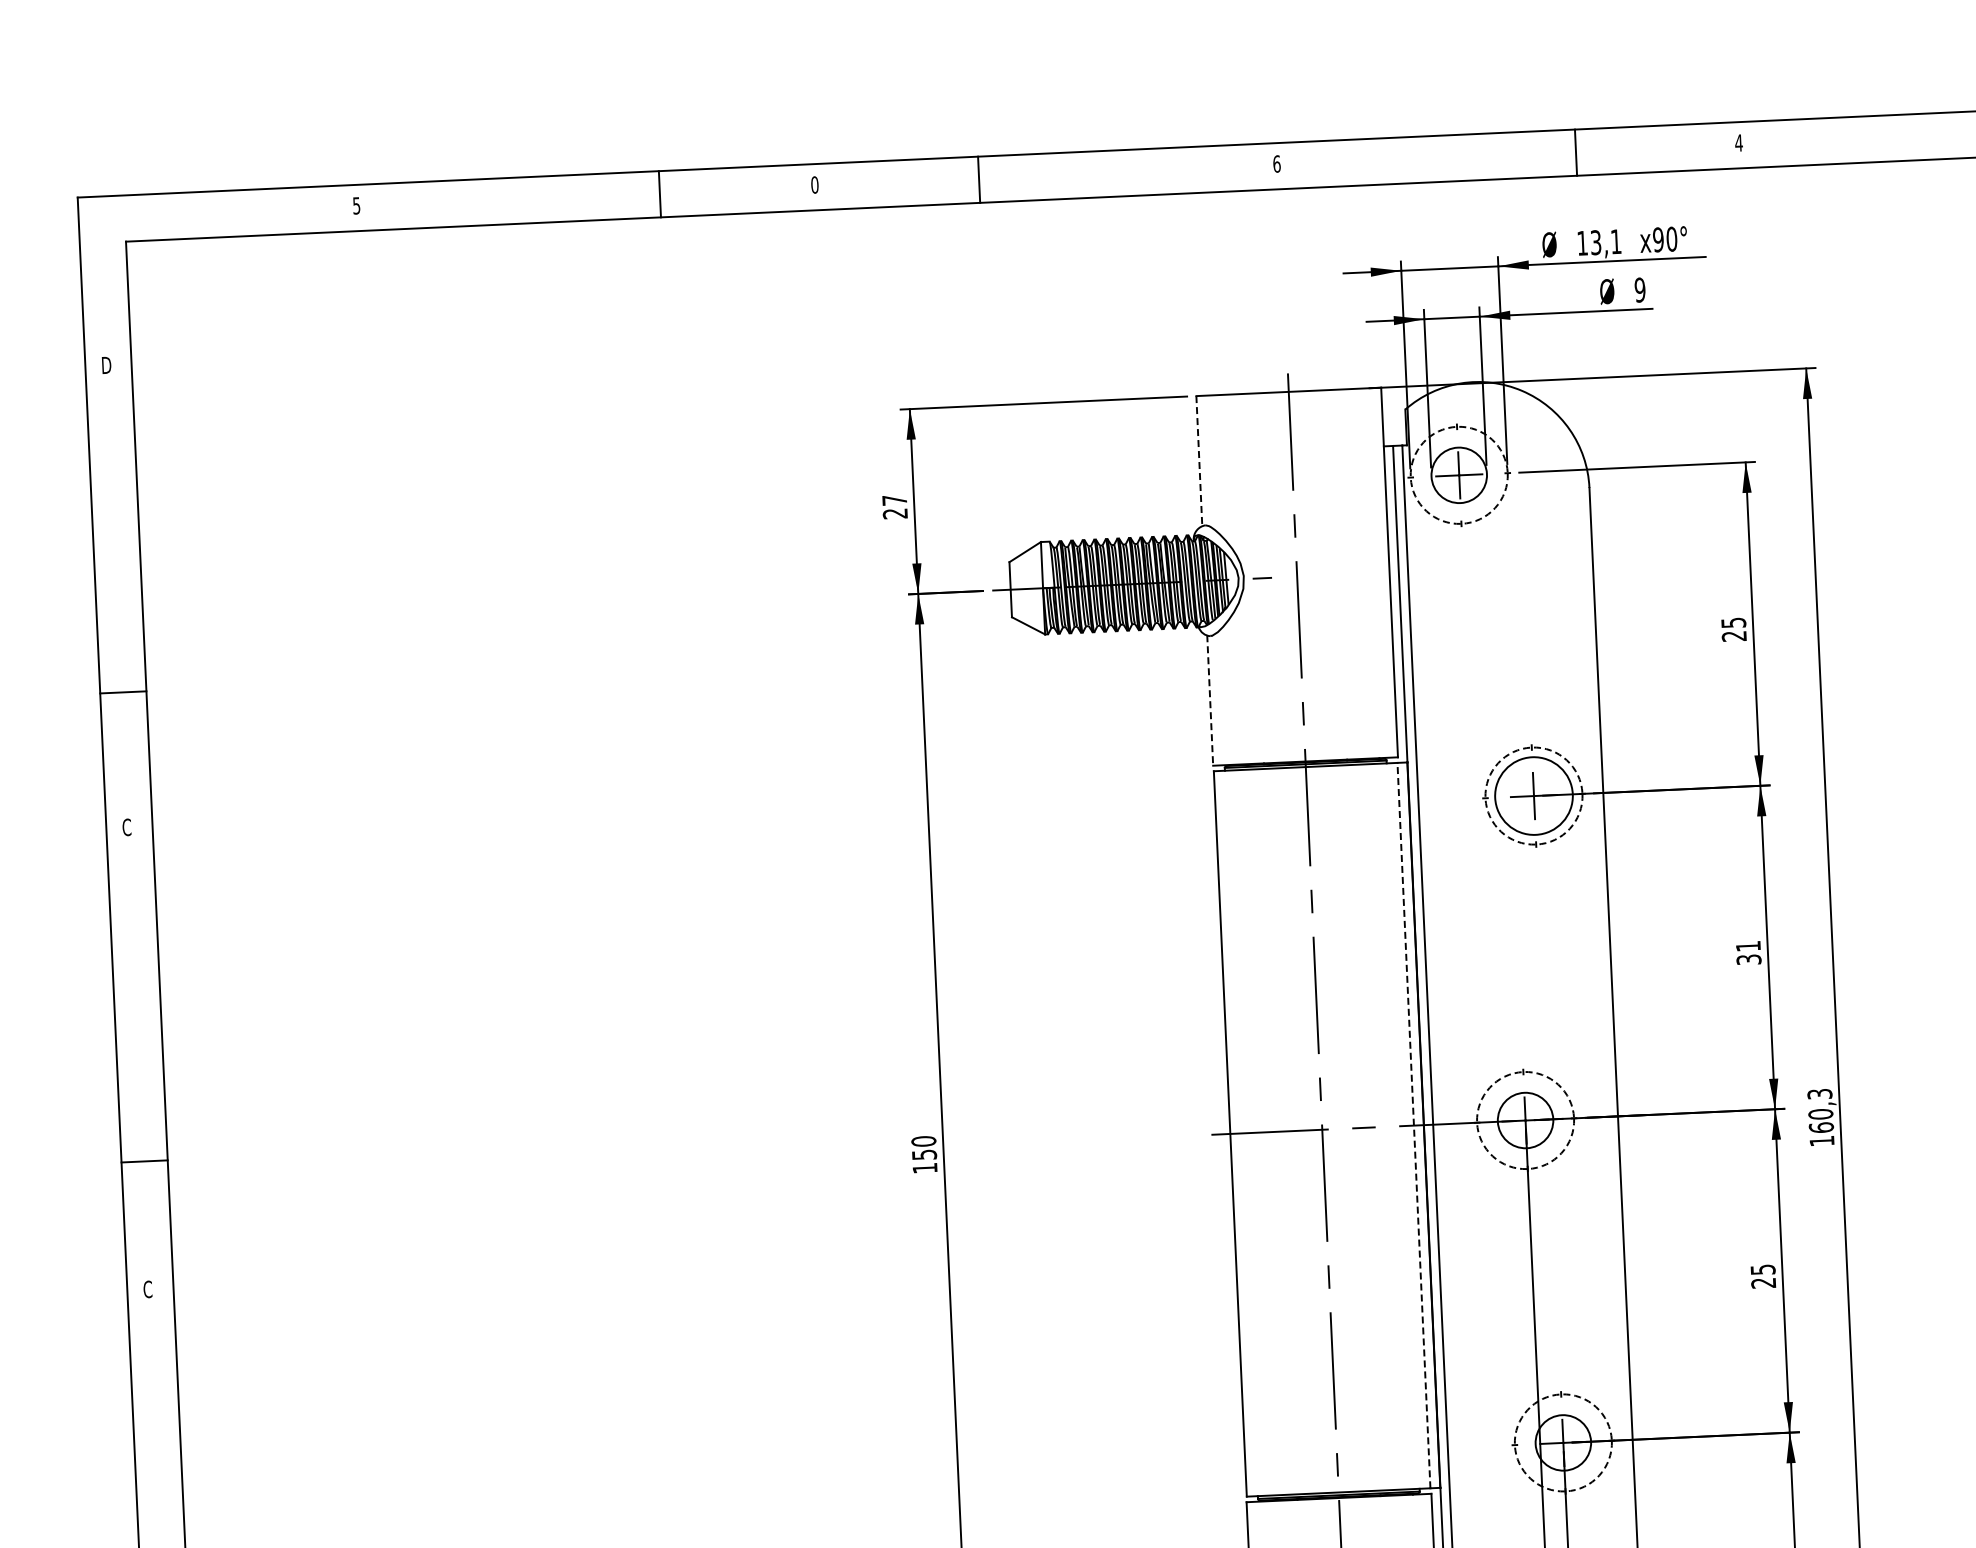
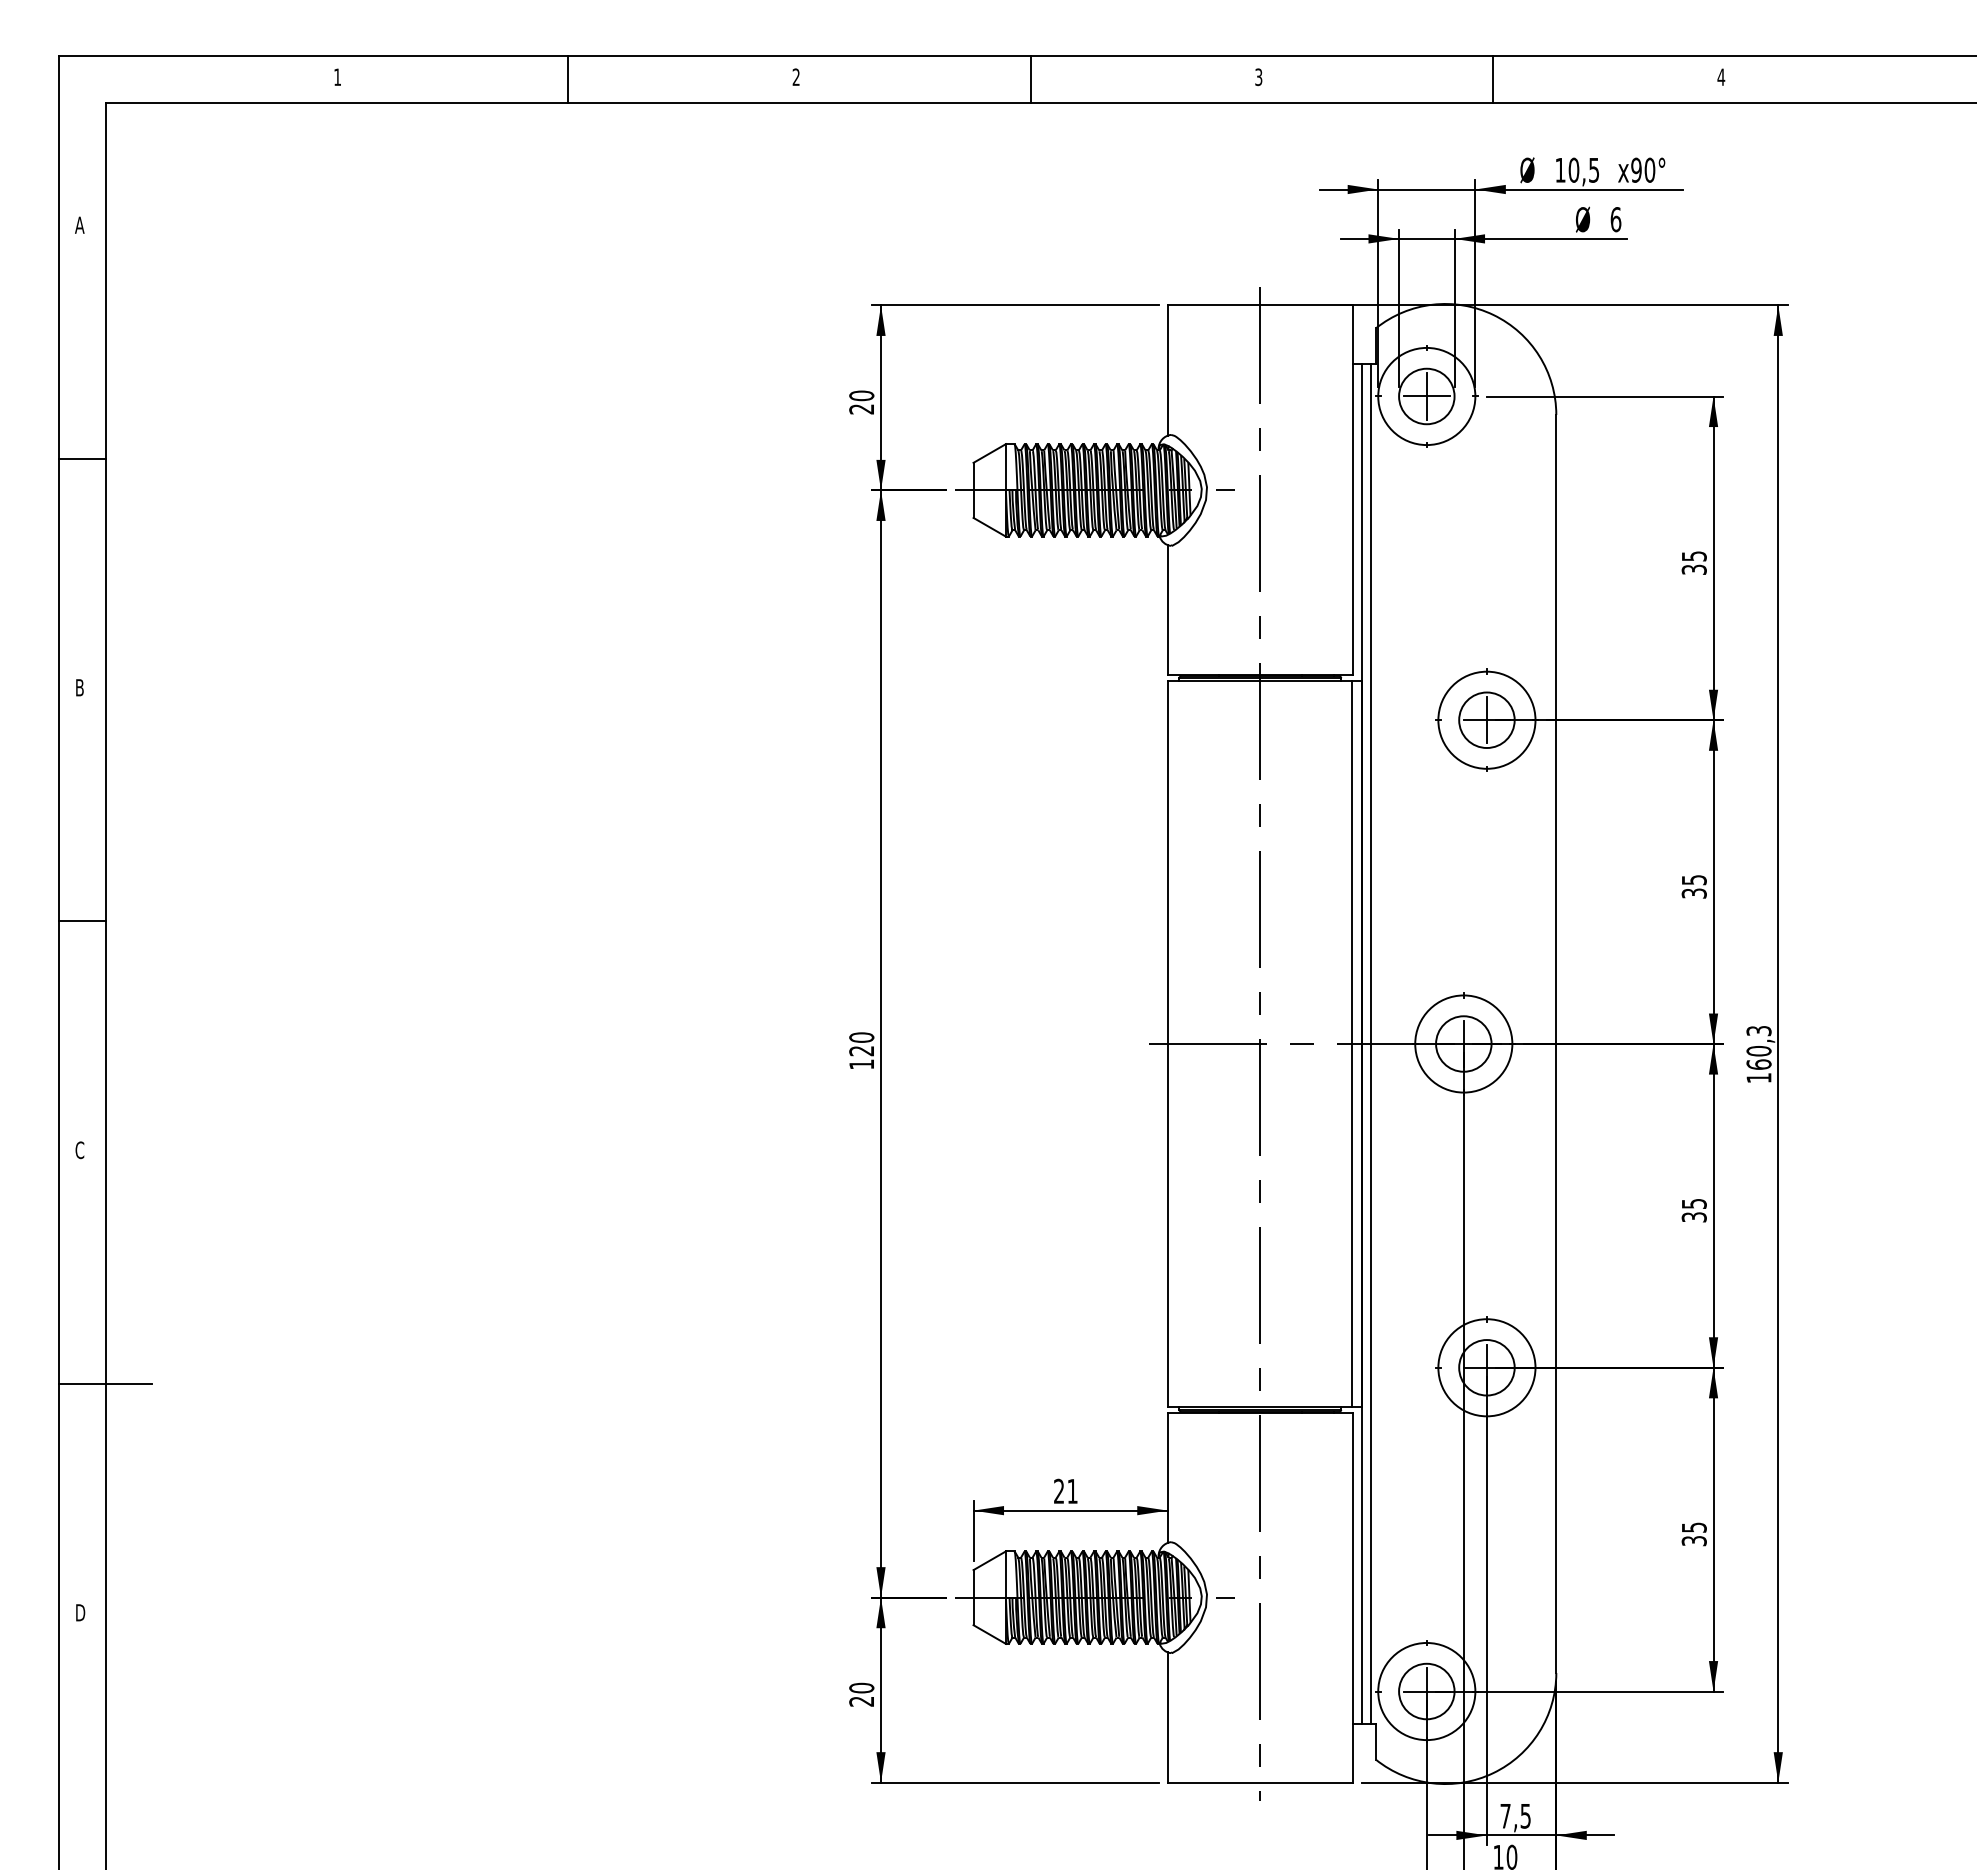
line: (1576, 152) -> (1493, 79), moved
text: (1276, 163) -> (1258, 76), 6 -> 3
line: (979, 179) -> (1030, 79), moved
text: (814, 185) -> (795, 77), 0 -> 2
line: (660, 194) -> (568, 79), moved
text: (356, 206) -> (337, 77), 5 -> 1
text: (1605, 241) -> (1583, 169), 13,1 -> 10,5
text: (1639, 289) -> (1615, 219), 9 -> 6
text: (106, 364) -> (80, 224), D -> A
line: (1199, 461) -> (1167, 370), dashed -> solid
circle: (1458, 475) -> (1426, 396), dashed -> solid
text: (894, 500) -> (861, 395), 27 -> 20
text: (1734, 636) -> (1694, 569), 25 -> 35
line: (123, 692) -> (82, 458), moved
line: (1209, 700) -> (1167, 610), dashed -> solid
circle: (1533, 795) -> (1486, 719), dashed -> solid
circle: (1533, 796) -> (1486, 720), size x0.71
text: (126, 827) -> (79, 687), C -> B
text: (1748, 946) -> (1694, 880), 31 -> 35
circle: (1525, 1120) -> (1463, 1043), dashed -> solid
line: (1414, 1125) -> (1352, 1043), dashed -> solid
text: (924, 1155) -> (861, 1051), 150 -> 120
line: (144, 1161) -> (82, 921), moved
text: (1763, 1283) -> (1694, 1217), 25 -> 35
circle: (1562, 1442) -> (1486, 1367), dashed -> solid
line: (184, 1521) -> (105, 1383), added

